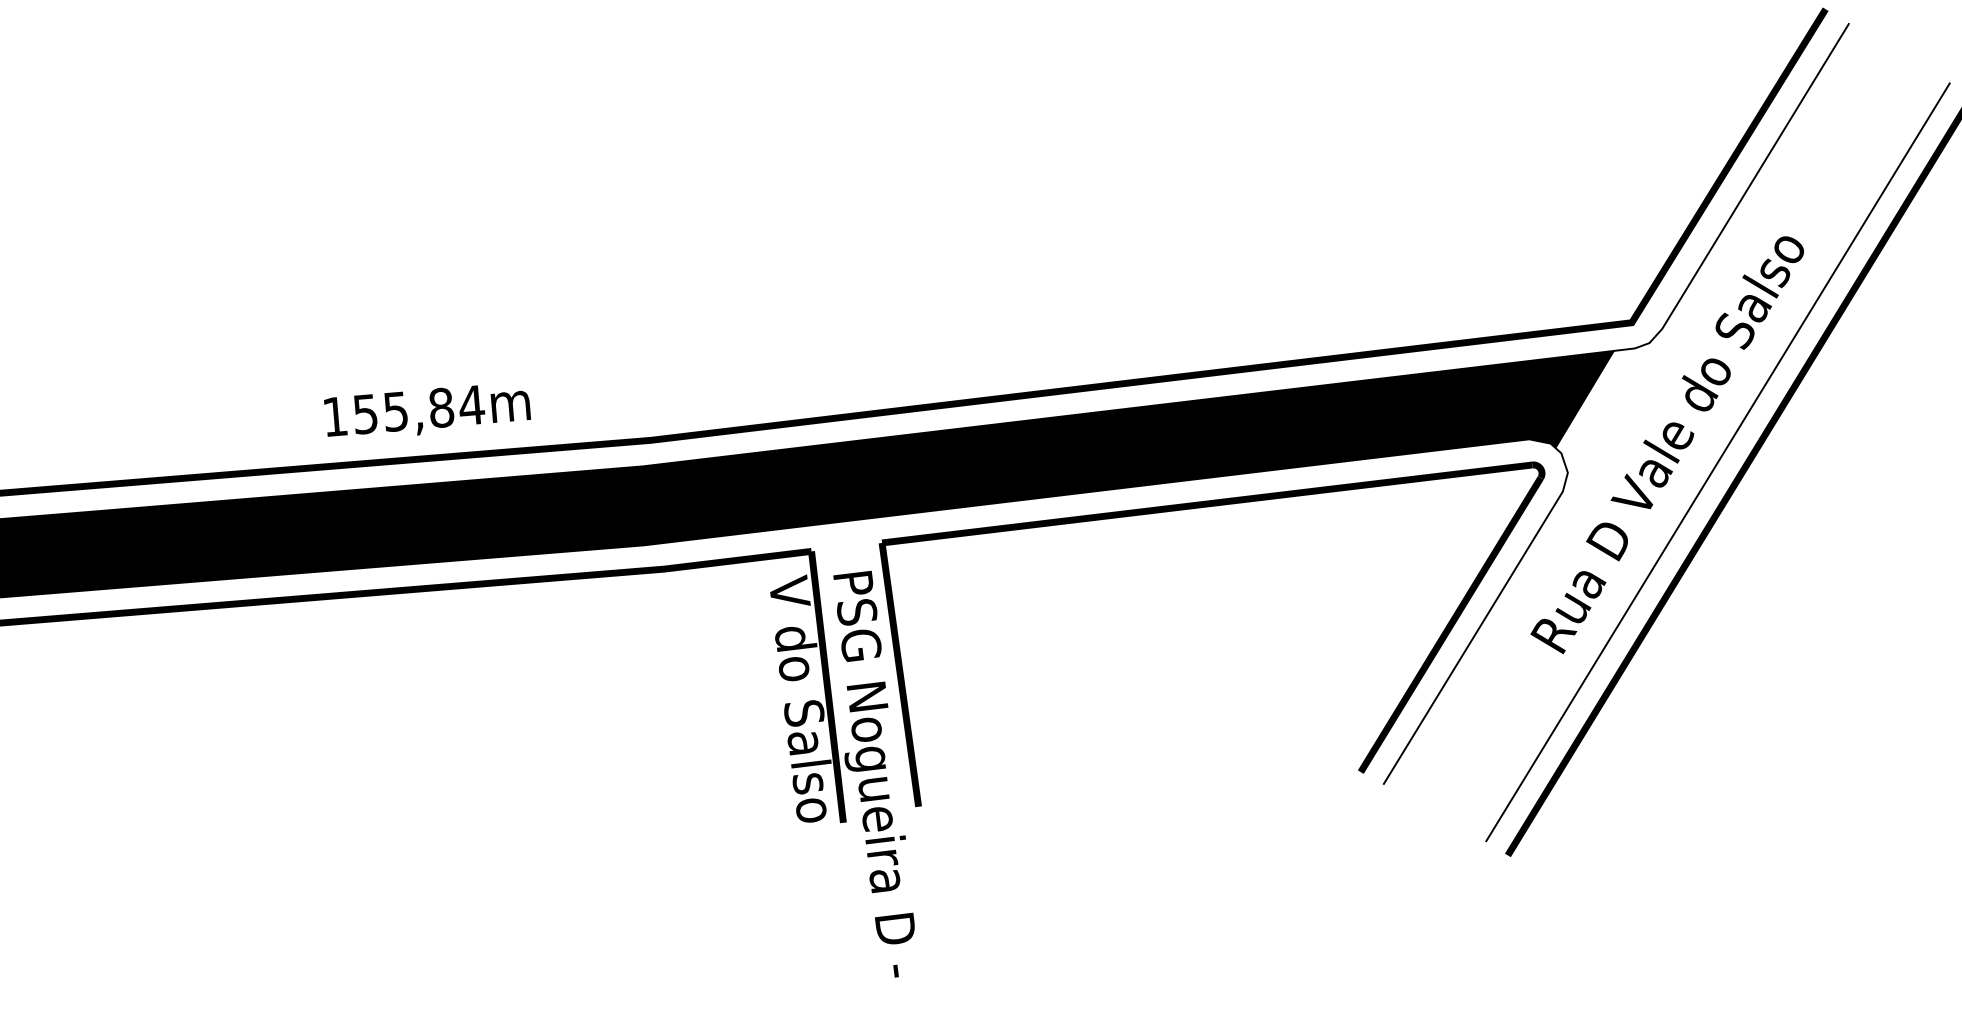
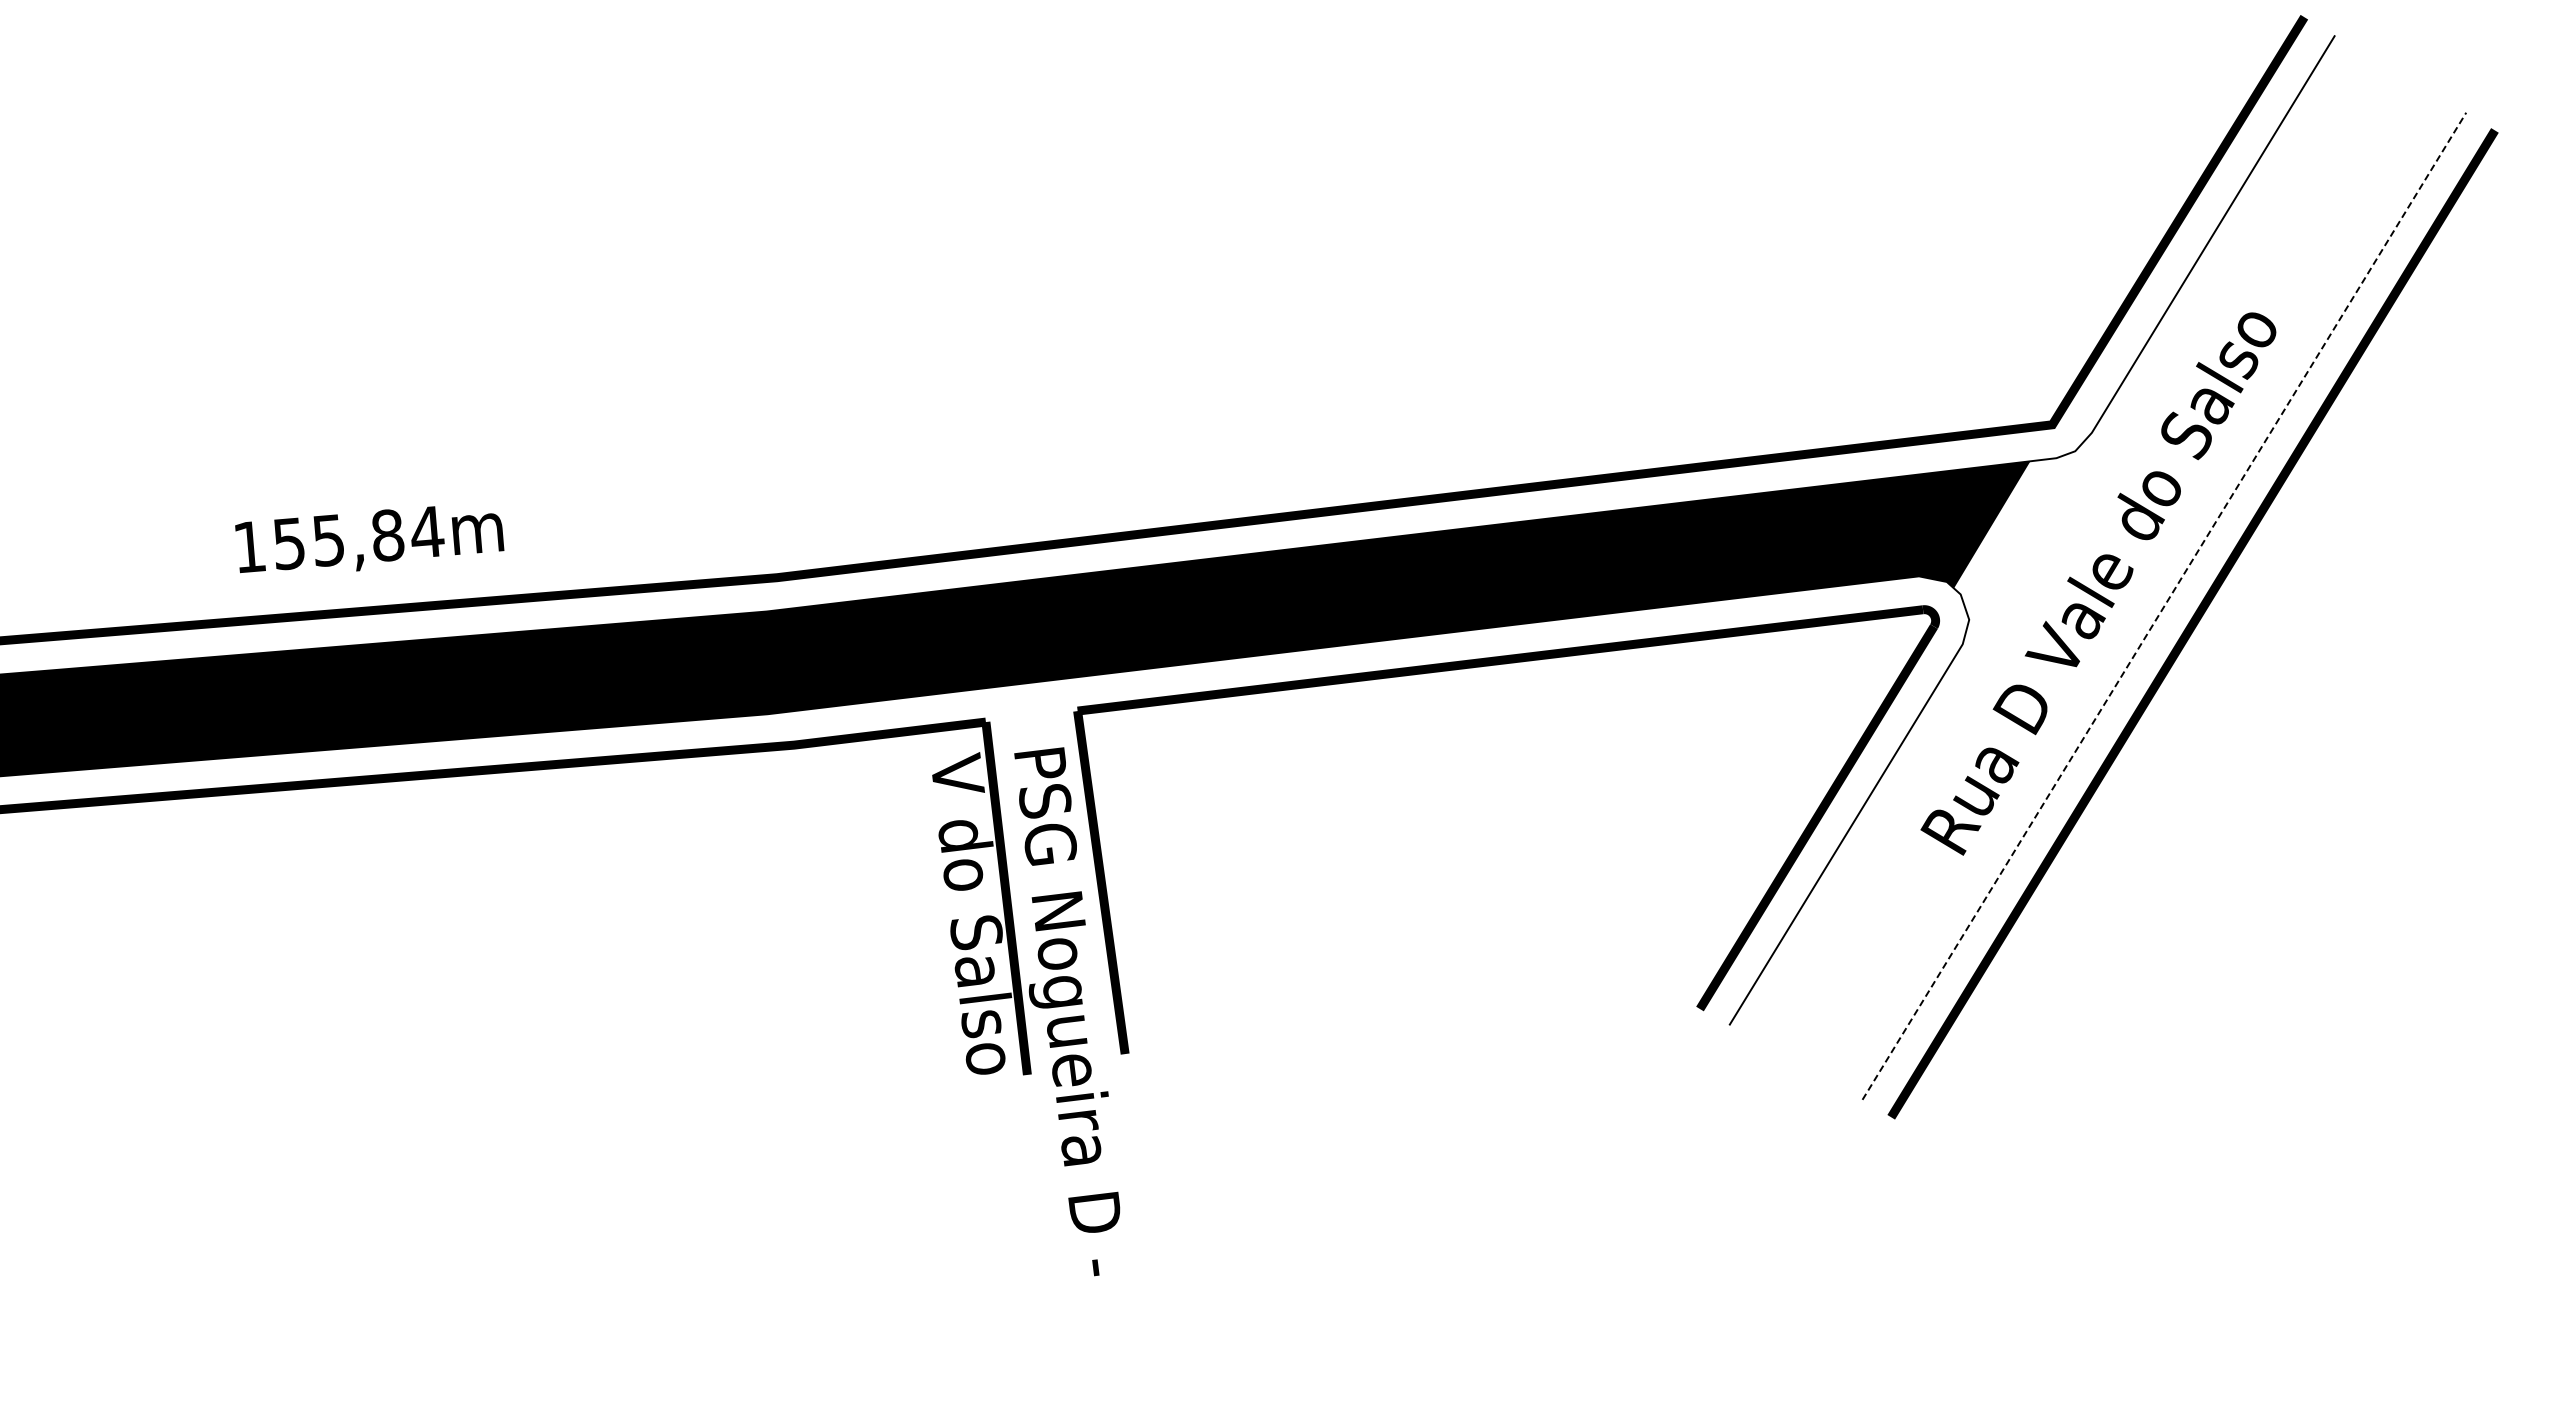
text: (427, 410) -> (369, 539), moved
line: (1718, 462) -> (2164, 606), solid -> dashed

